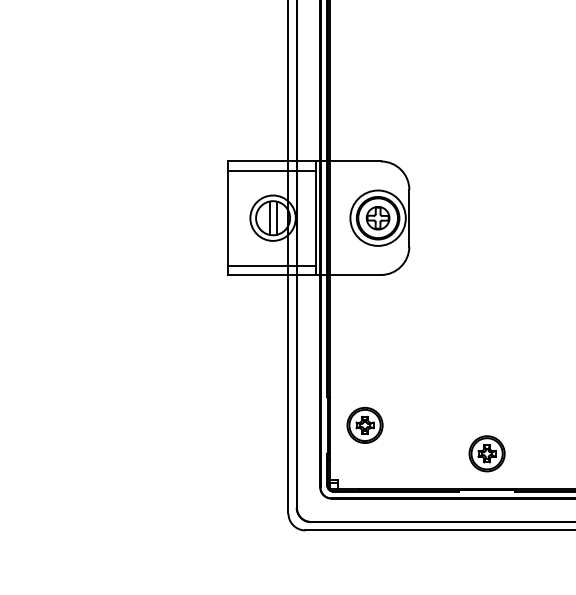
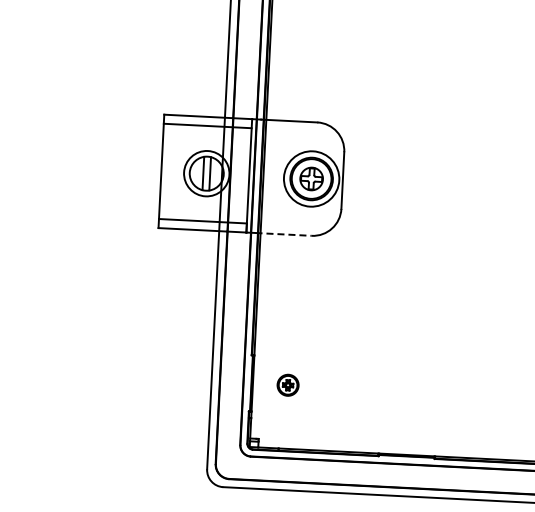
line: (353, 275) -> (284, 234), solid -> dashed
part: (364, 425) -> (287, 385), size x0.6
part: (486, 453) -> (407, 419), removed

